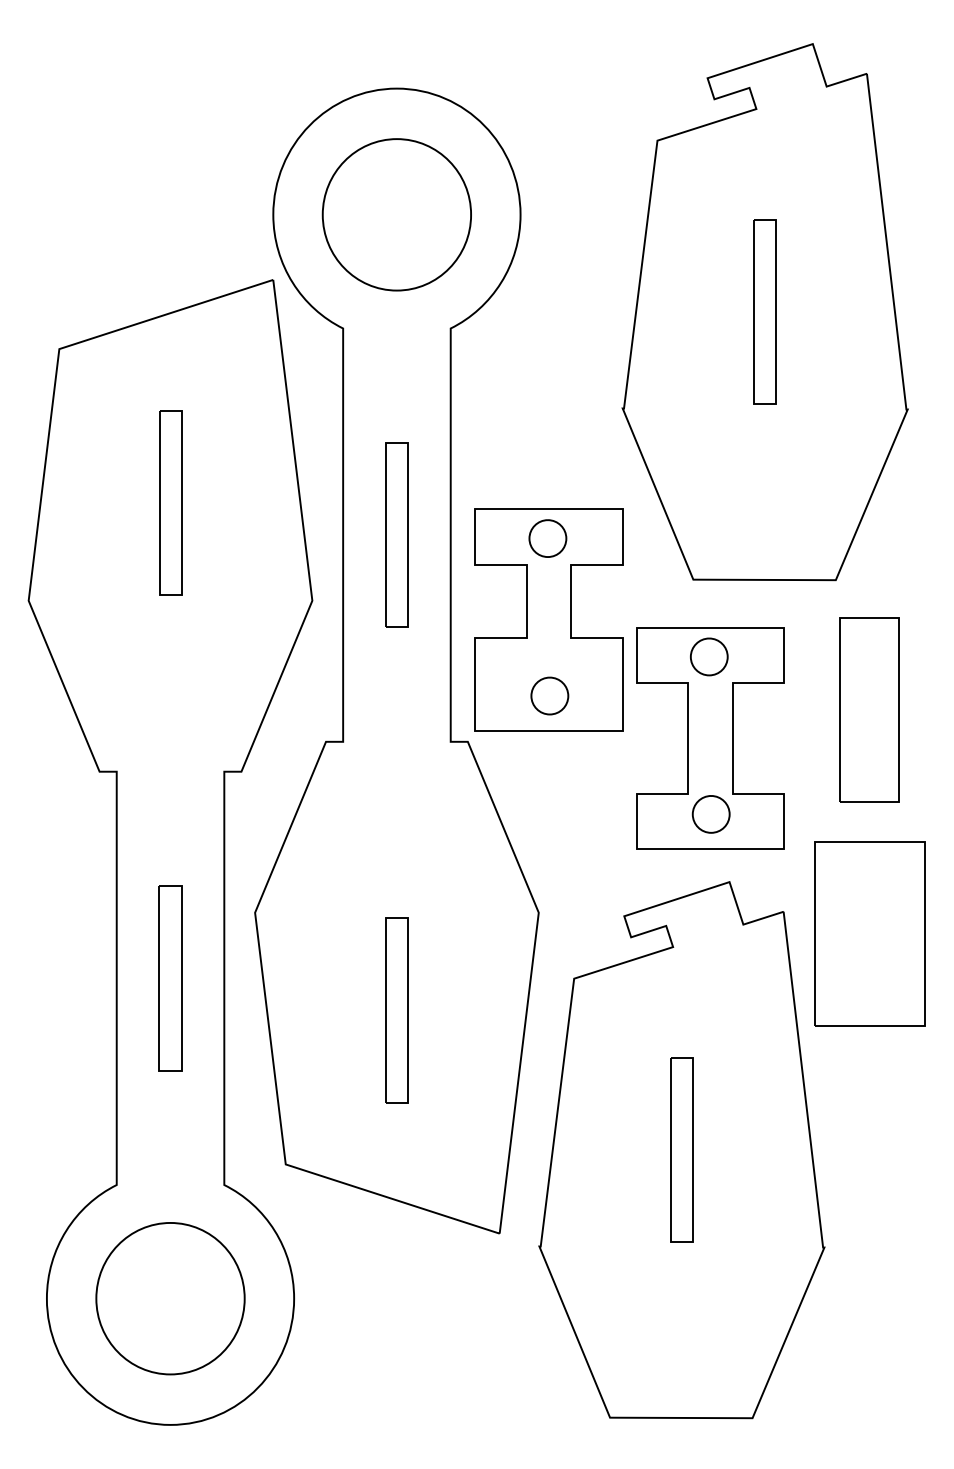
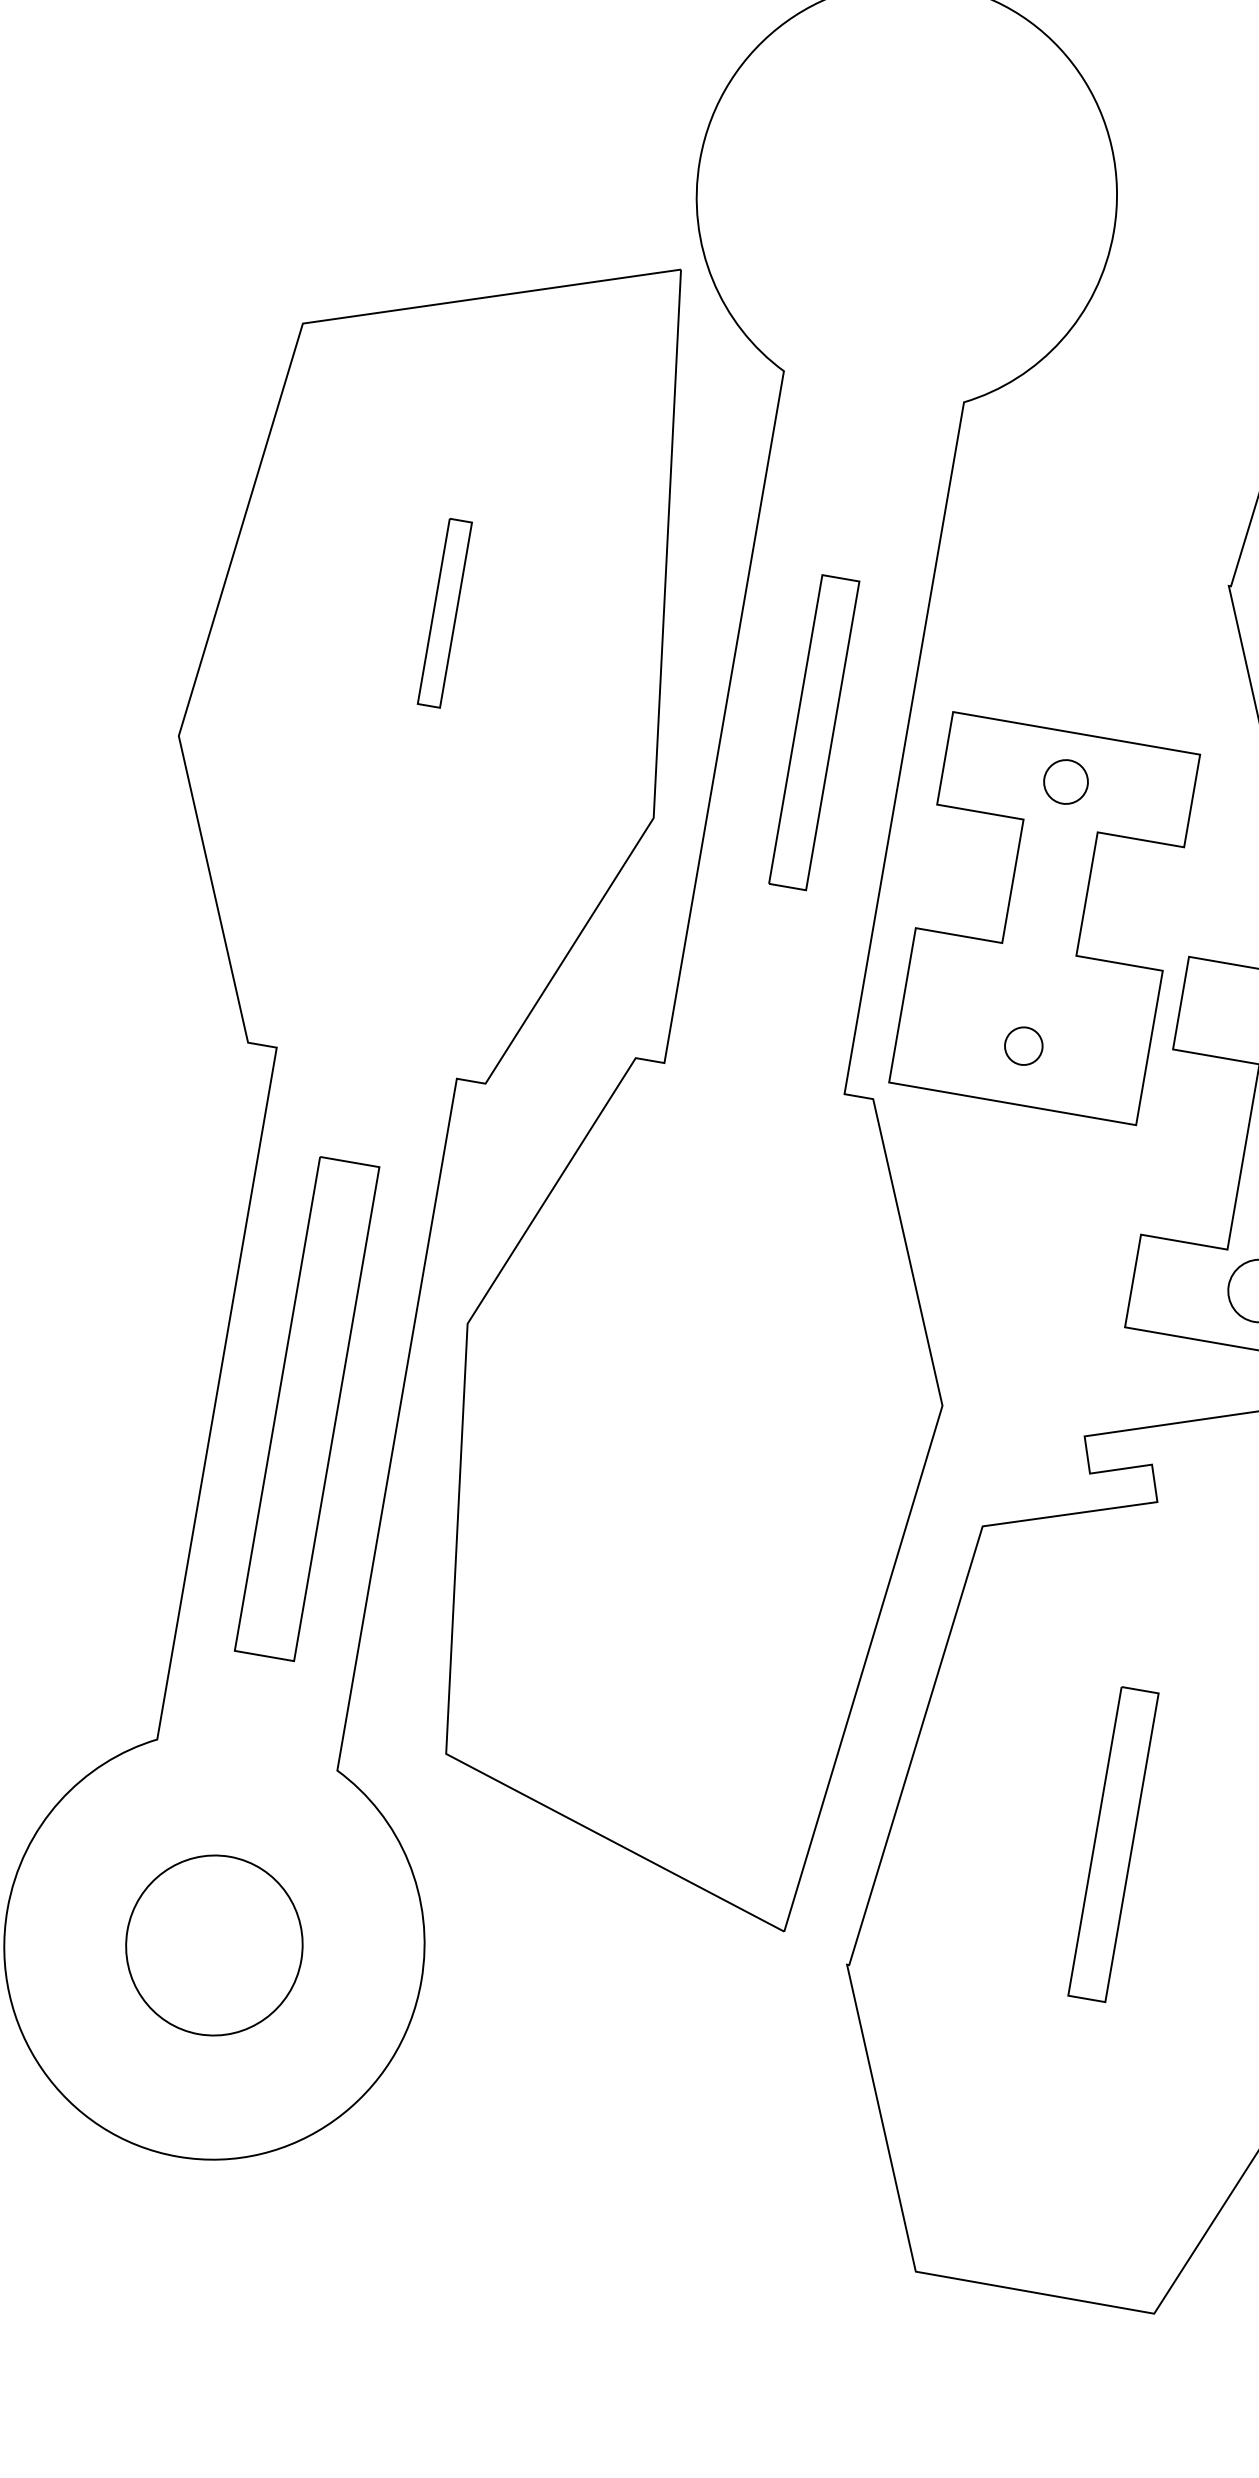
part: (396, 214) -> (906, 195), removed
part: (170, 502) -> (444, 612), size x0.6
part: (547, 538) -> (1065, 781), size x0.7
part: (549, 695) -> (1023, 1045), size x0.6
part: (170, 978) -> (306, 1409), size x1.6
part: (396, 1010) -> (676, 1528), removed
part: (170, 1298) -> (214, 1945), size x0.7

